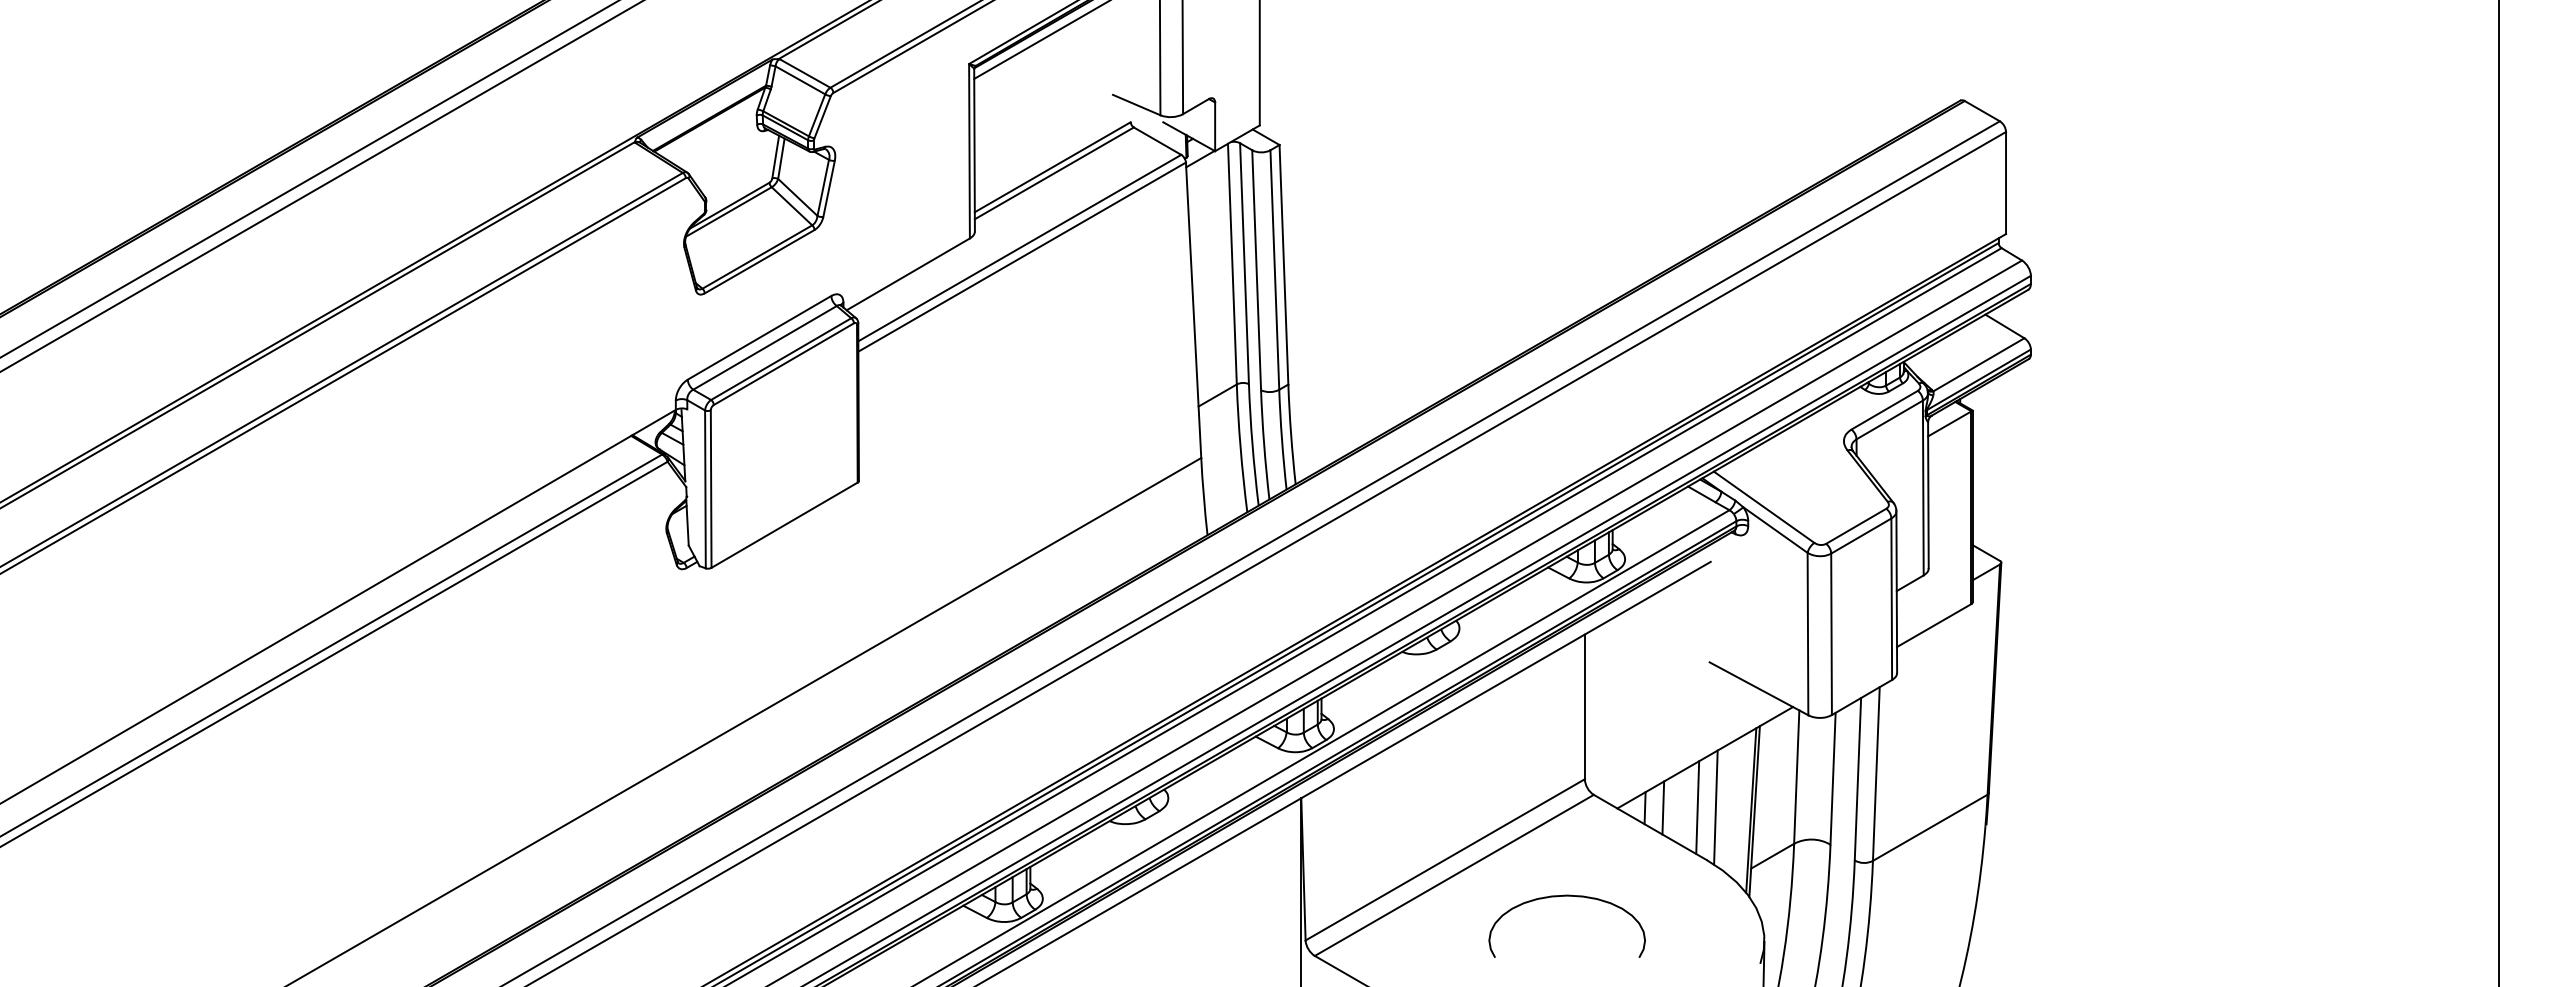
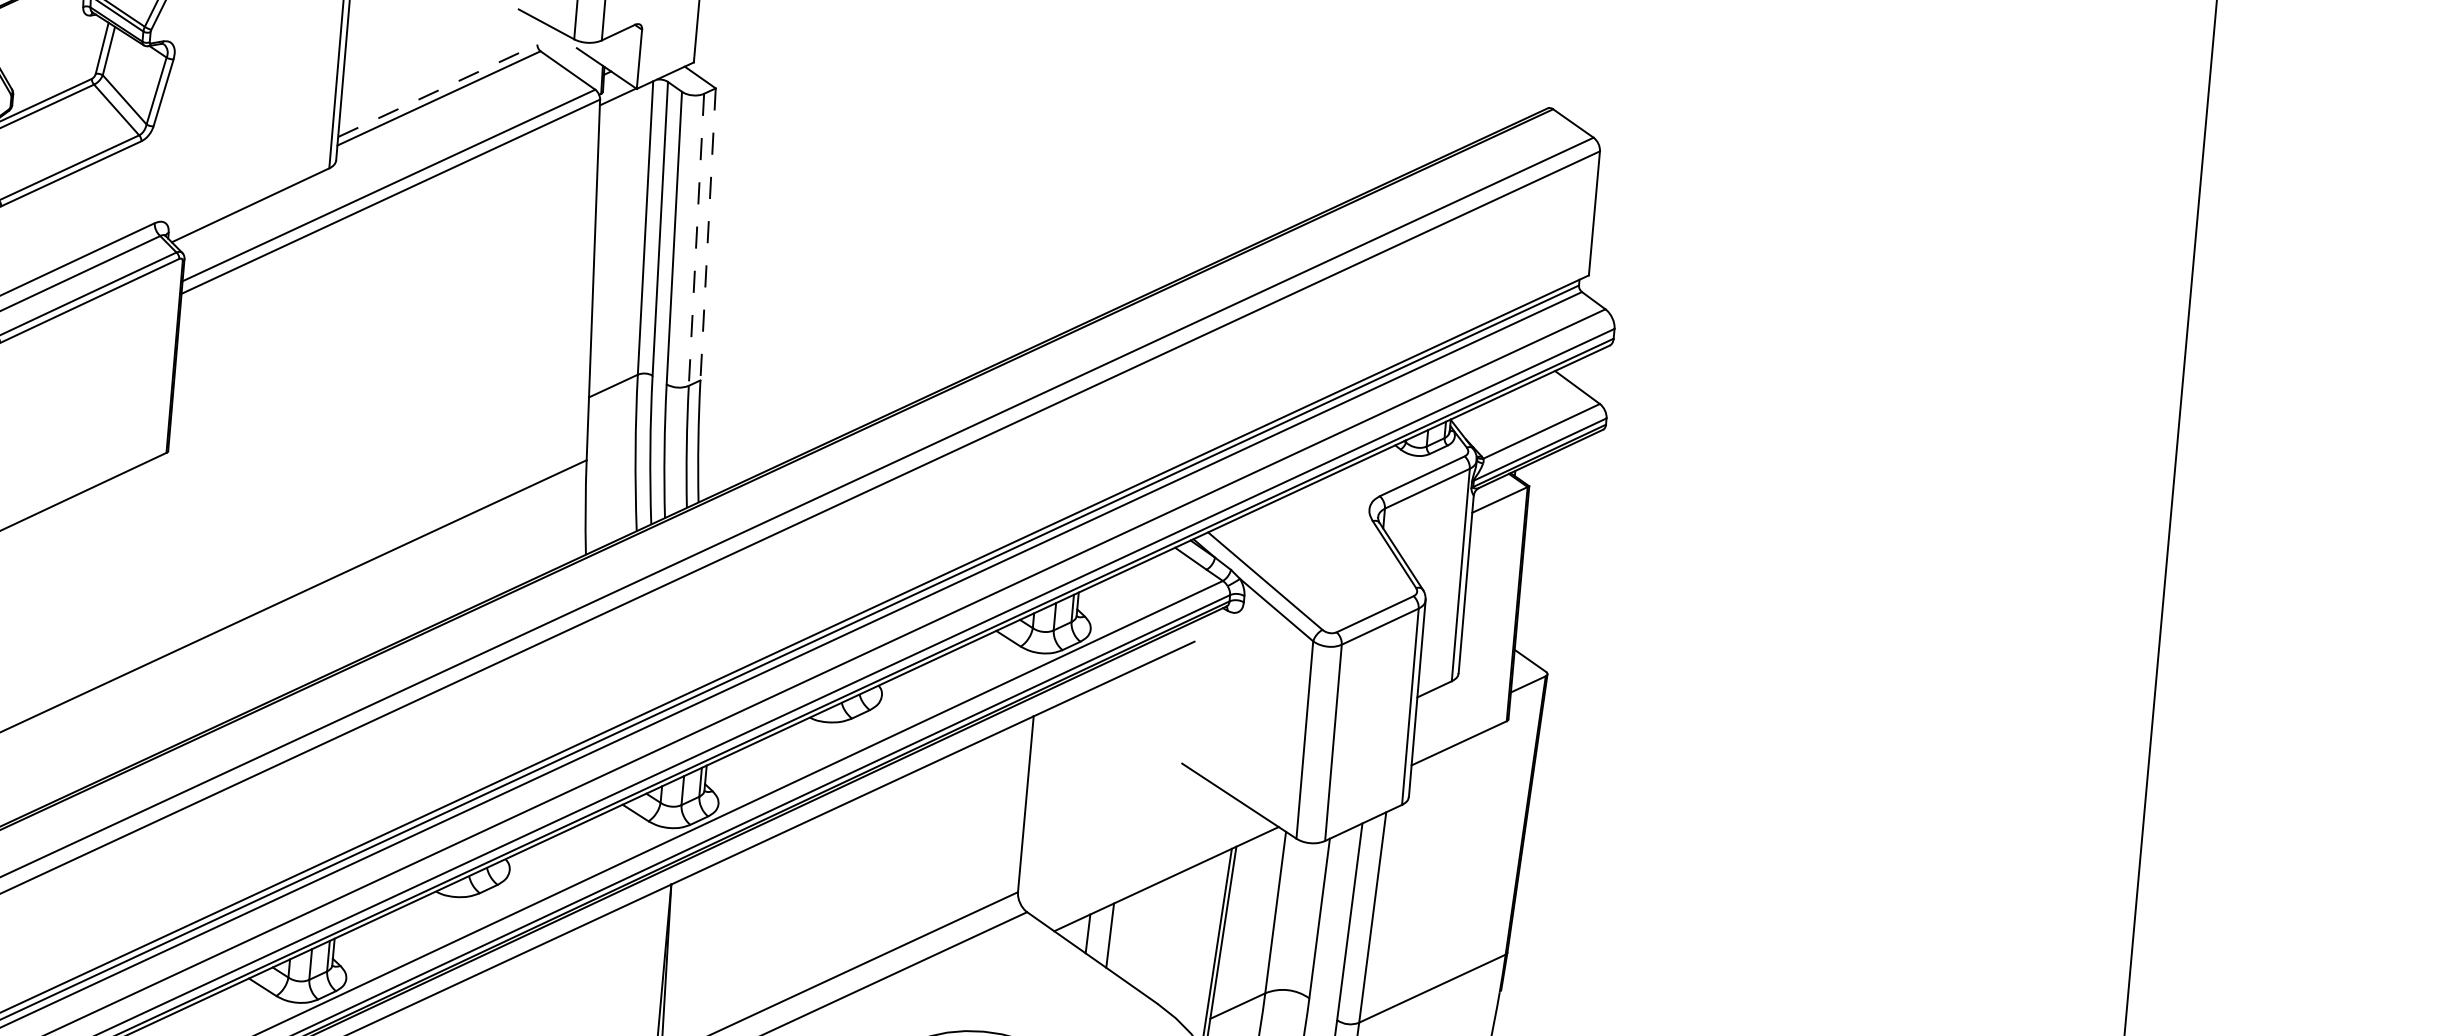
line: (1053, 166) -> (438, 89), solid -> dashed
line: (1283, 264) -> (707, 234), solid -> dashed
line: (1274, 270) -> (696, 240), solid -> dashed
line: (1697, 807) -> (1151, 938), removed
line: (1715, 807) -> (1173, 940), removed

